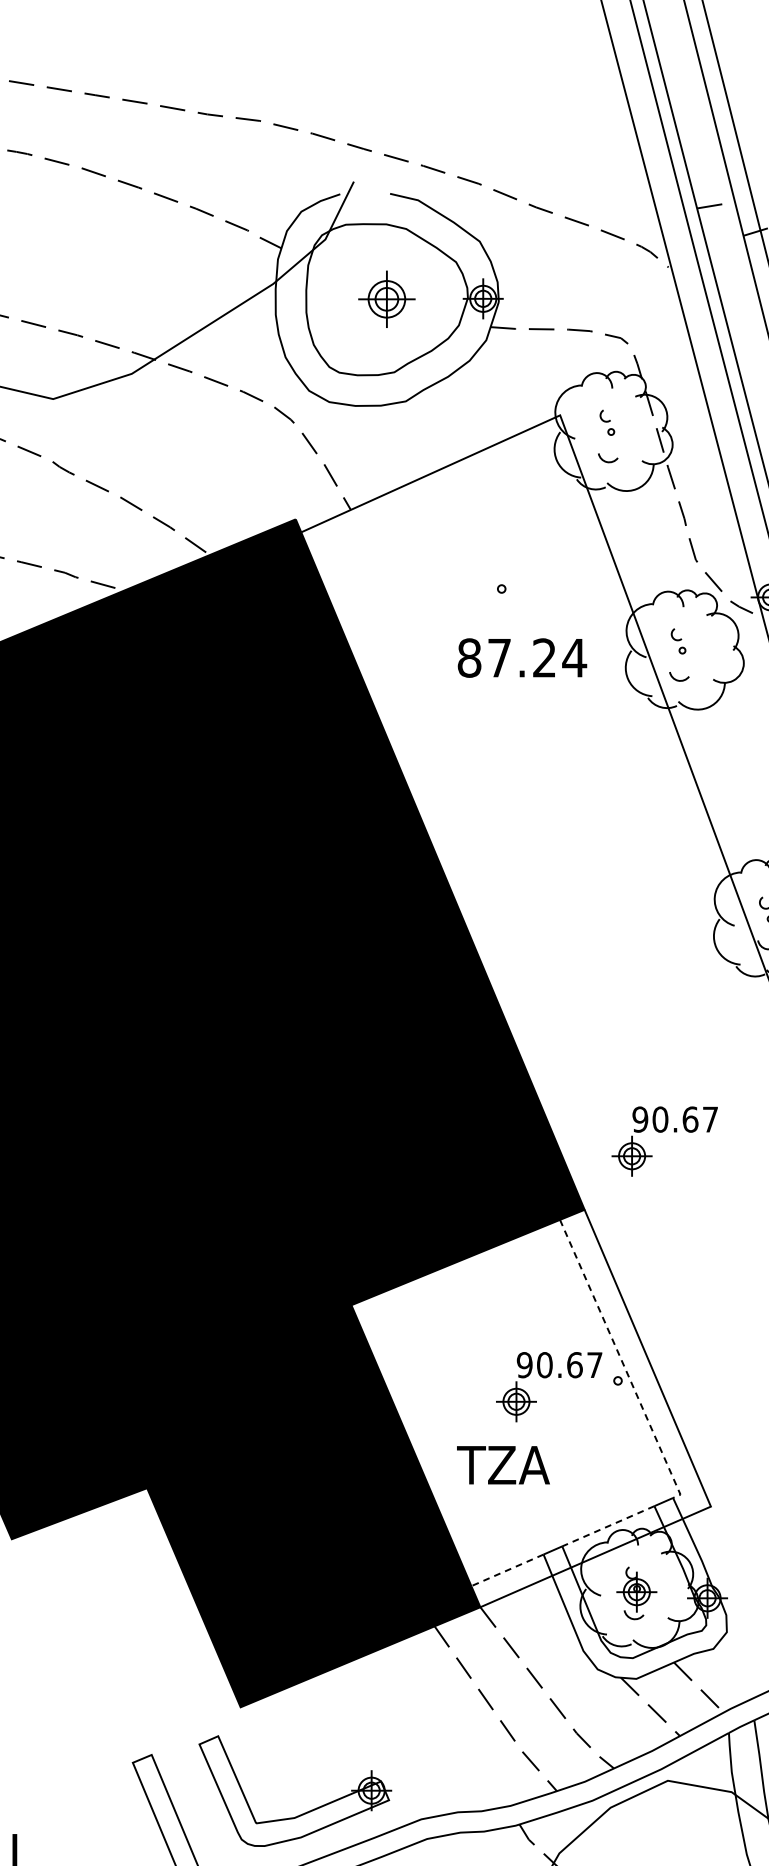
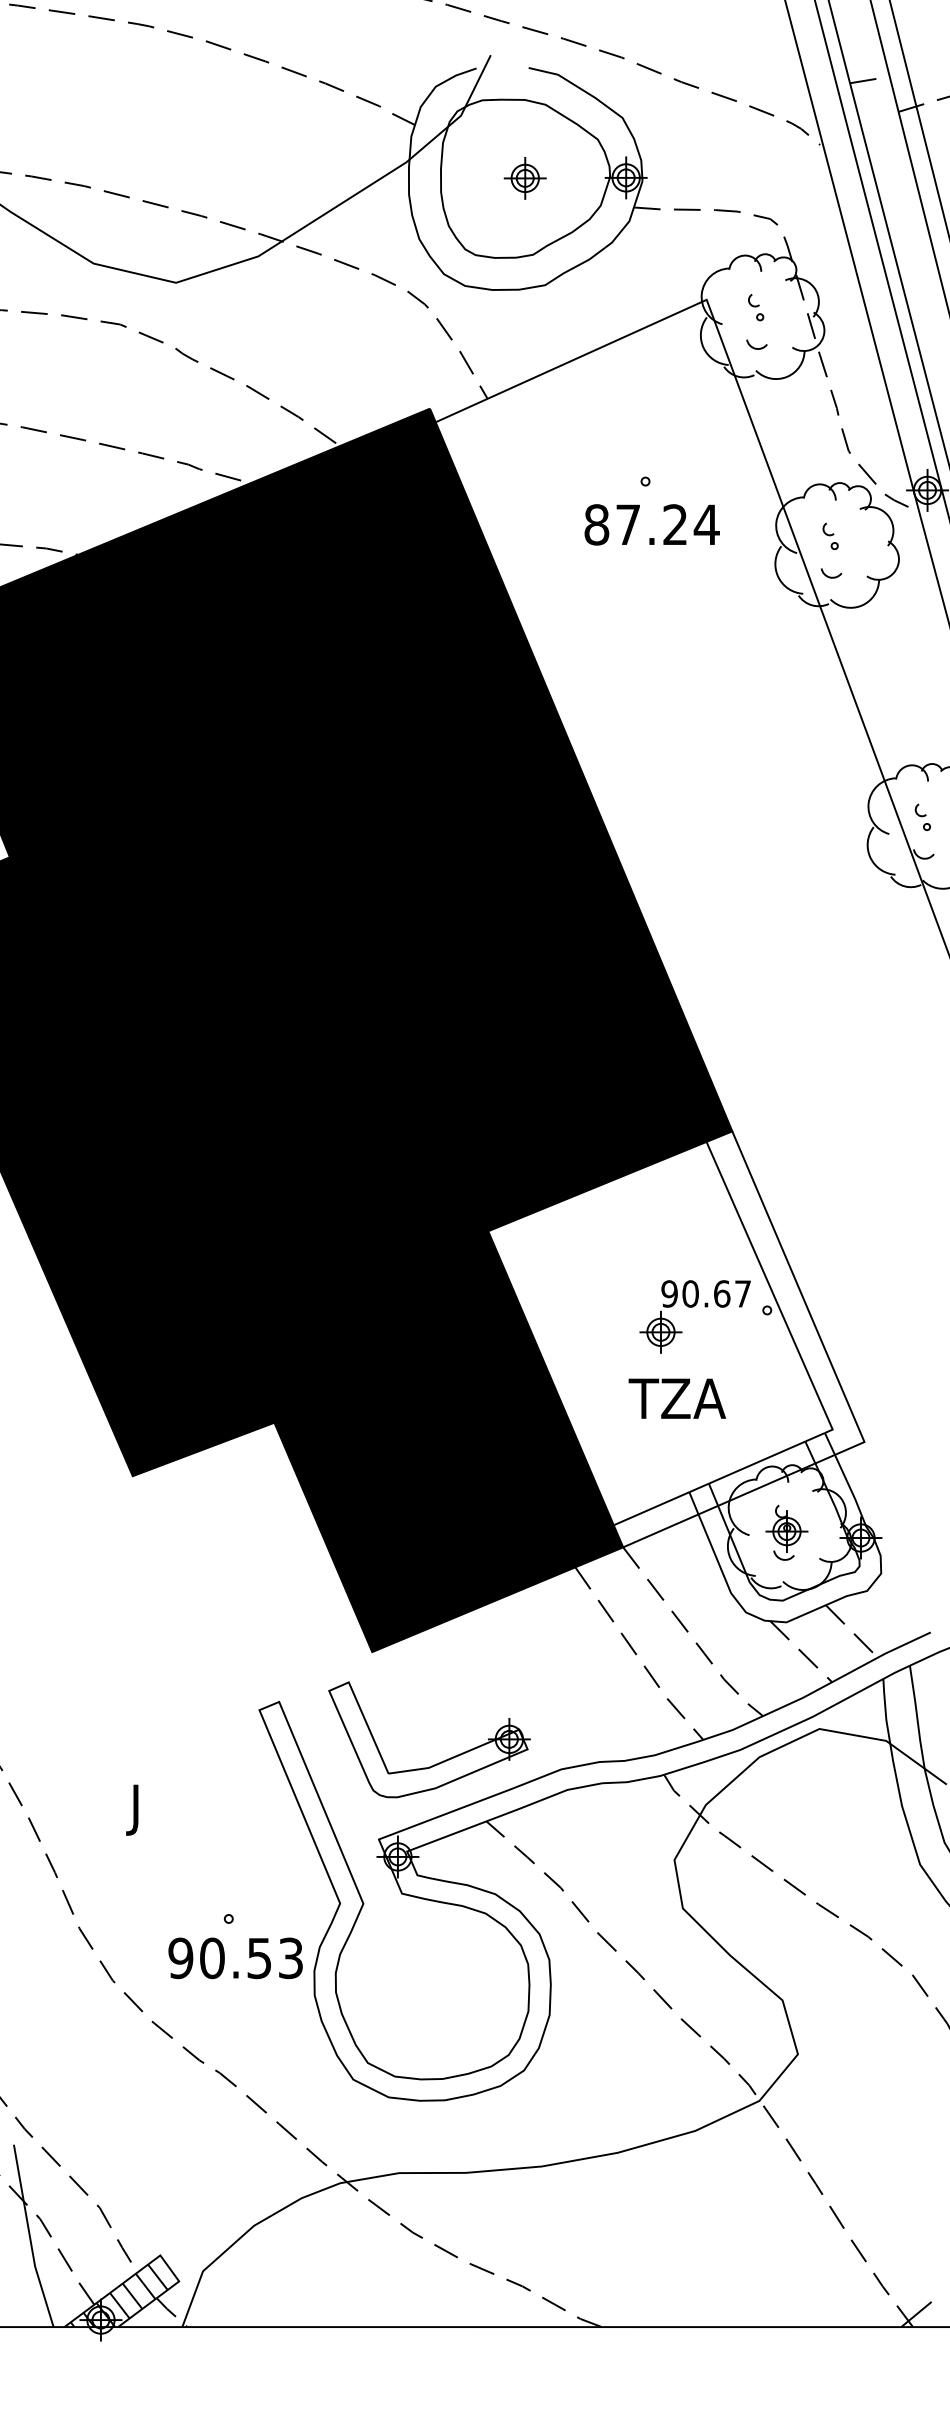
part: (386, 299) -> (524, 178), size x0.71
text: (521, 657) -> (651, 524), moved
part: (663, 1132) -> (814, 1050), removed
line: (622, 1361) -> (771, 1290), dashed -> solid
text: (502, 1465) -> (676, 1398), moved
line: (608, 1526) -> (757, 1462), dashed -> solid
line: (507, 1570) -> (651, 1508), dashed -> solid

